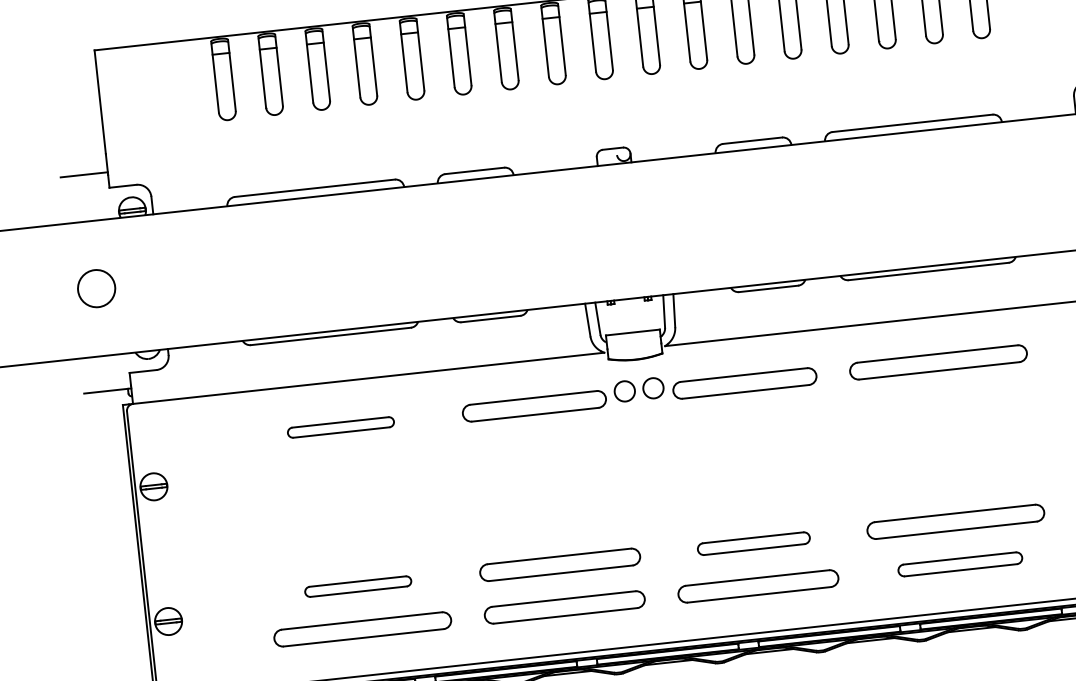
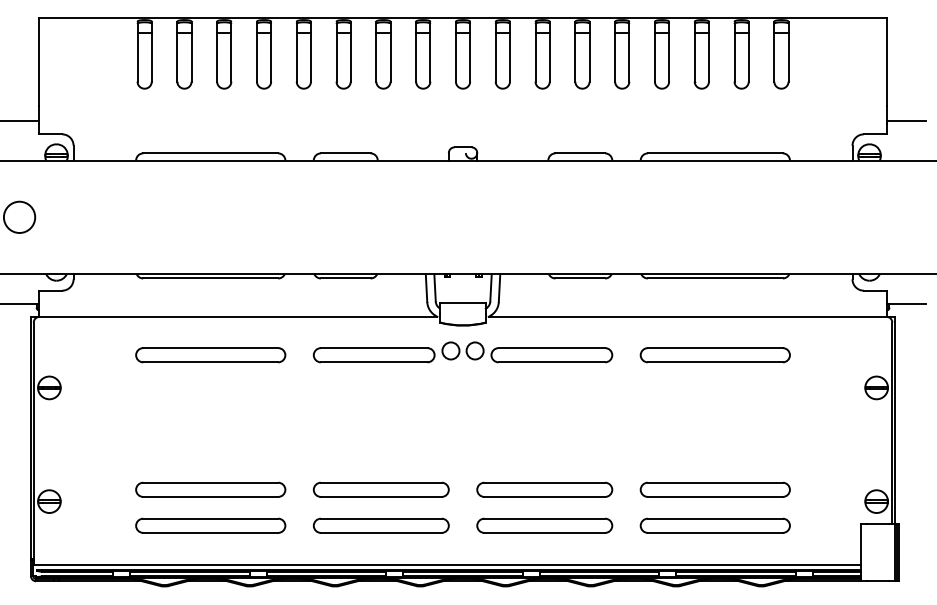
part: (340, 427) -> (210, 355), size x1.67
part: (753, 543) -> (544, 489), size x1.43
part: (959, 564) -> (714, 525), size x1.43
part: (357, 586) -> (210, 489), size x1.67

